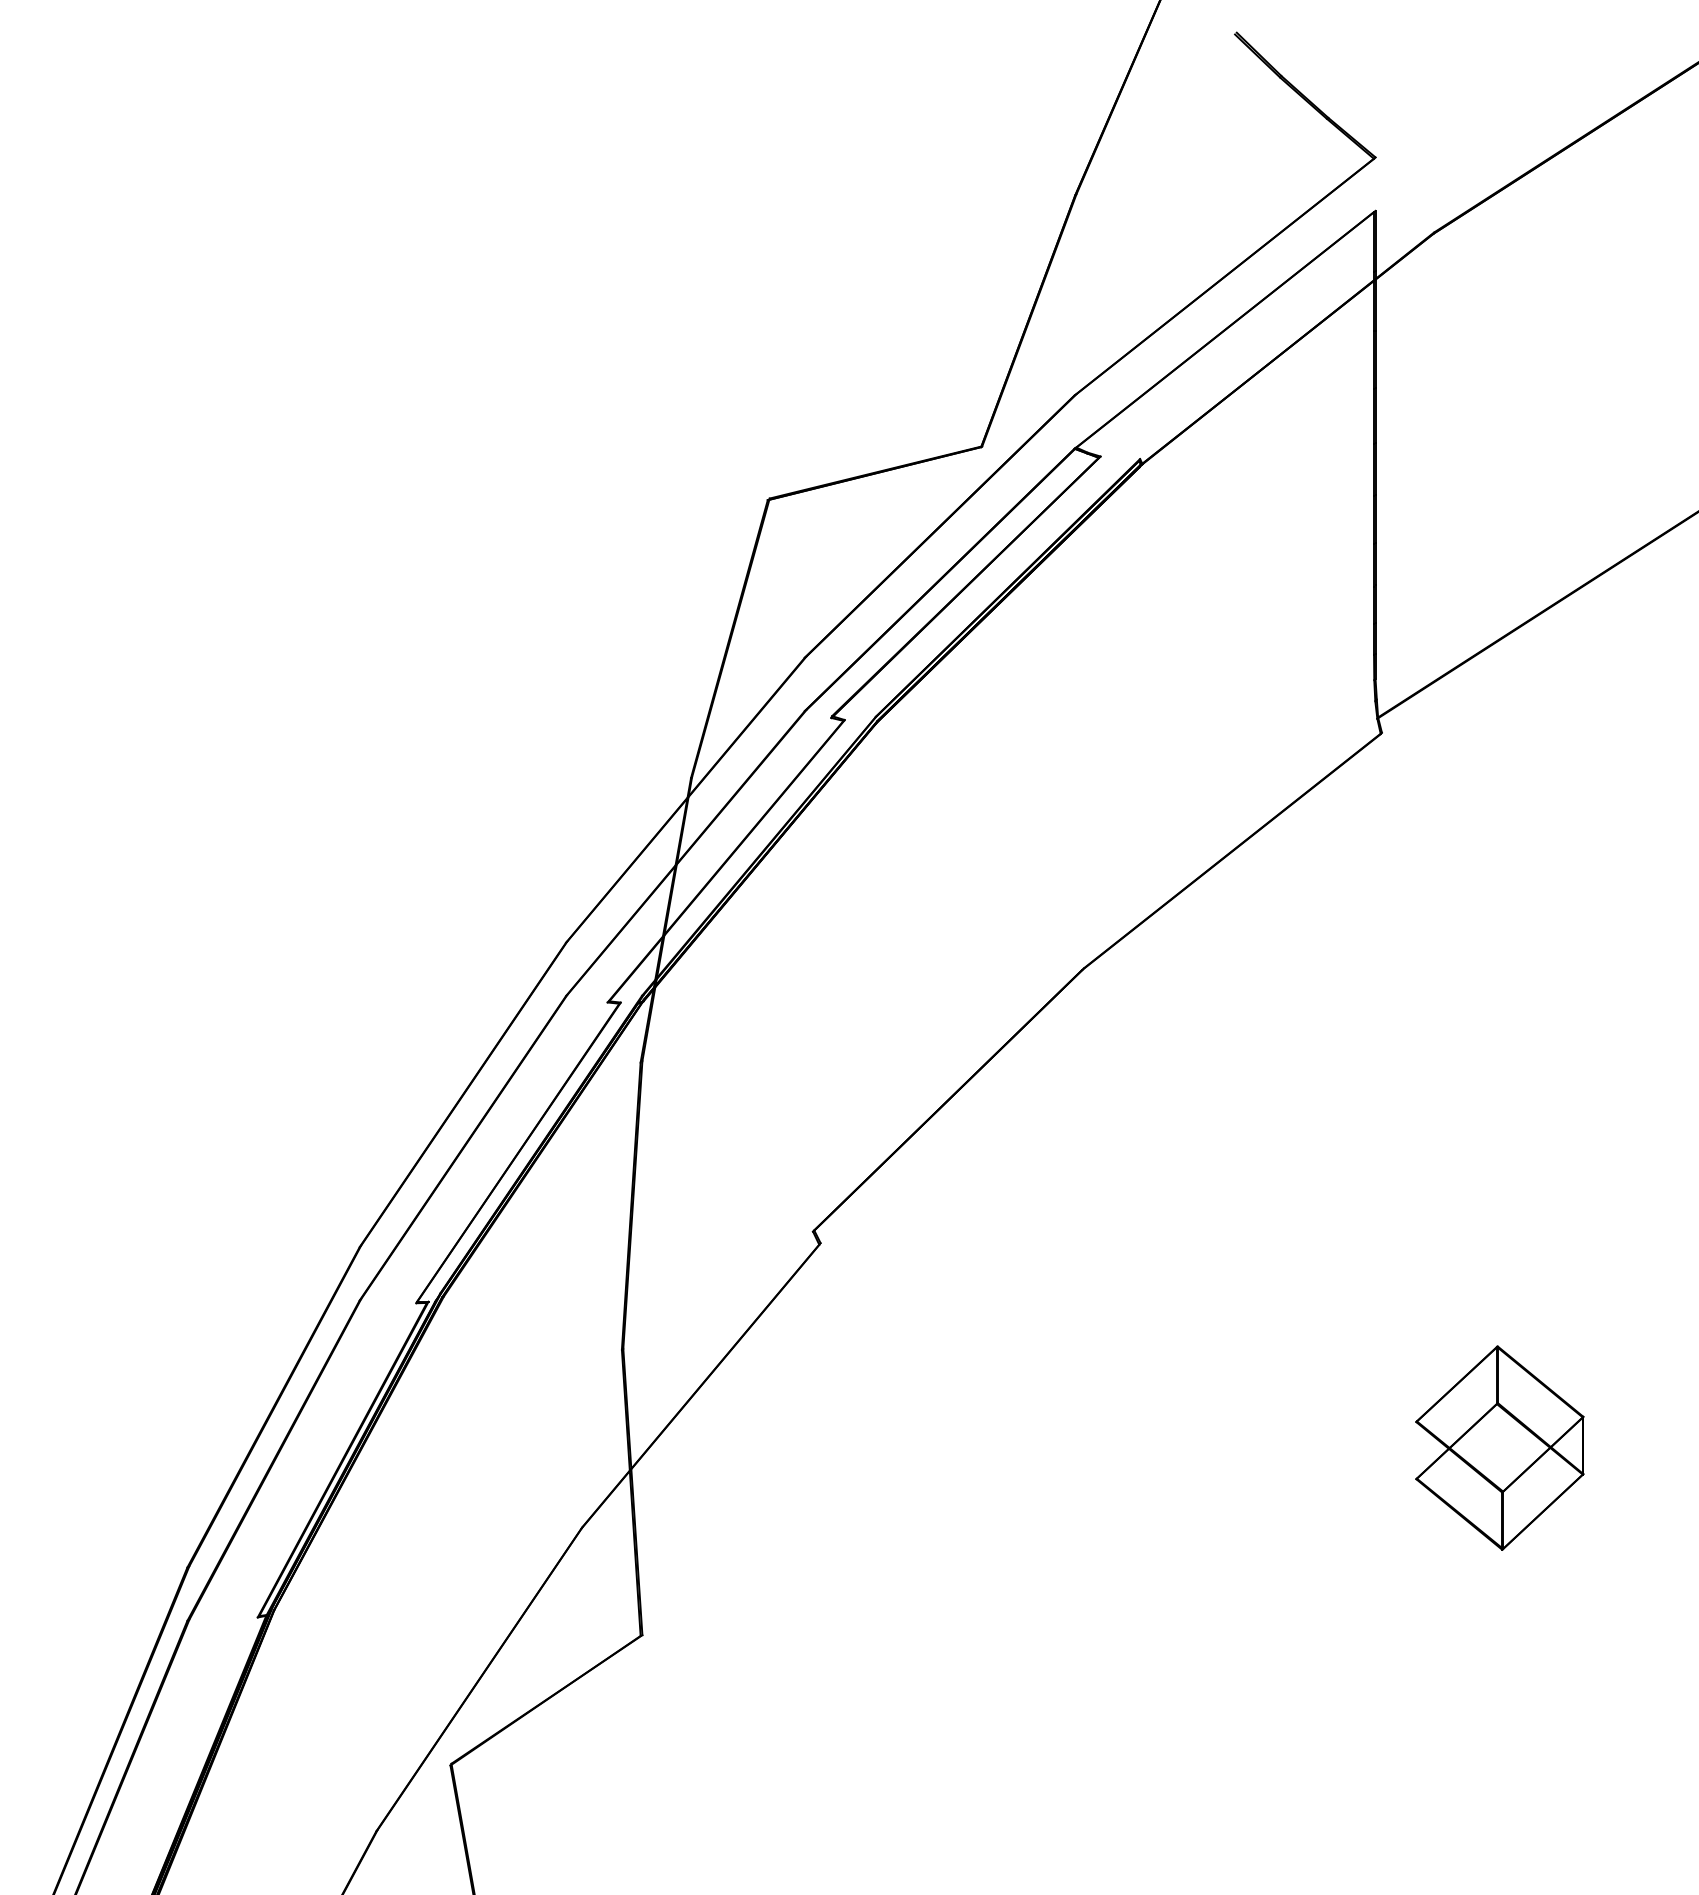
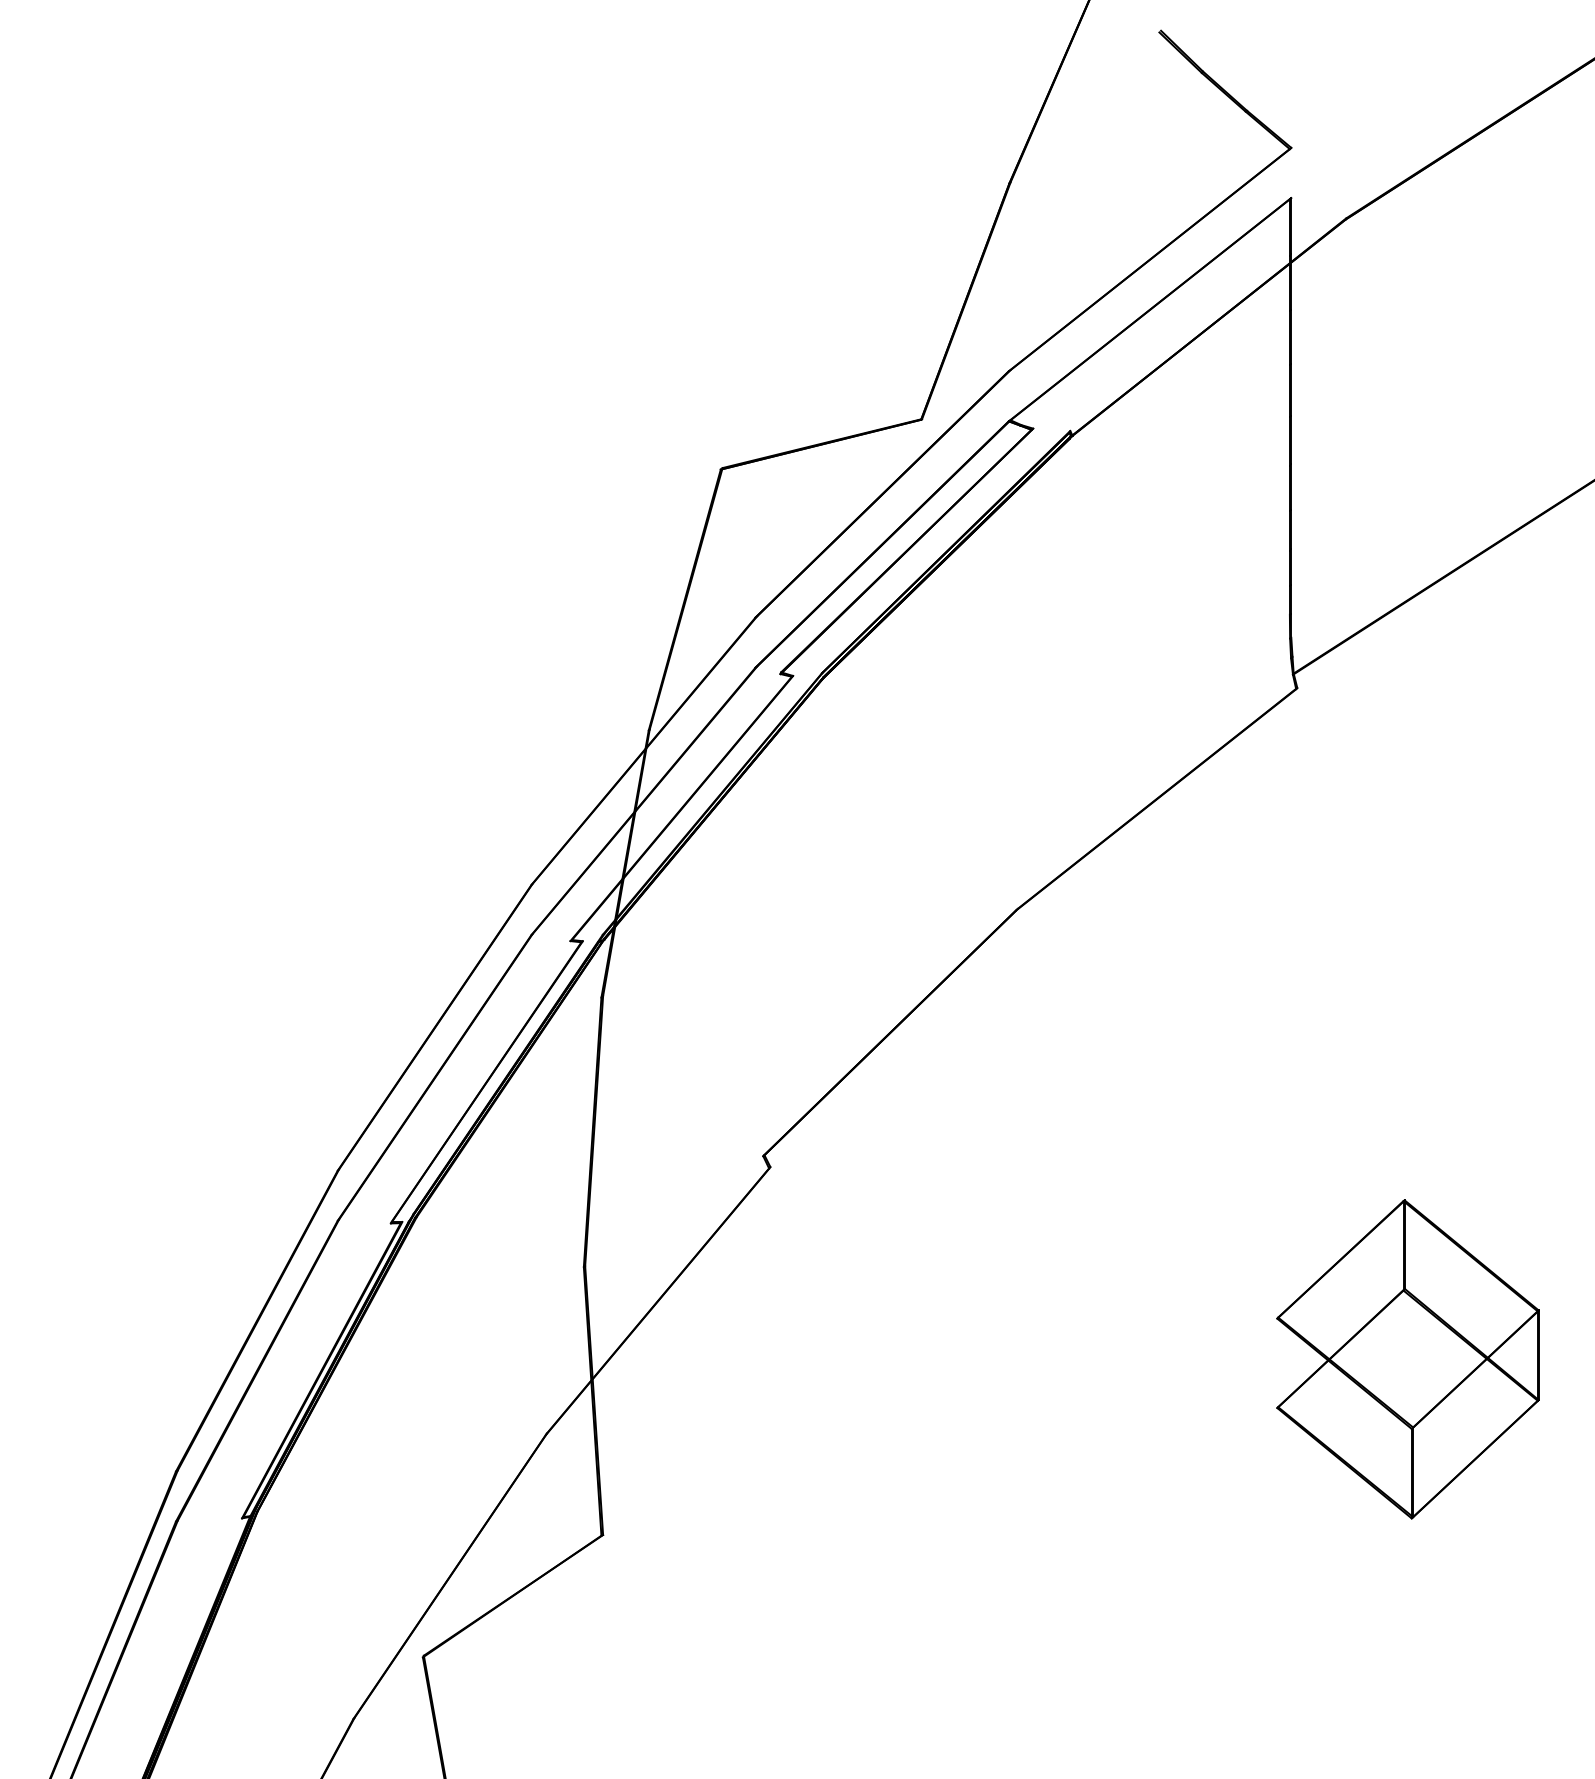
part: (1499, 1448) -> (1407, 1359), size x1.67

